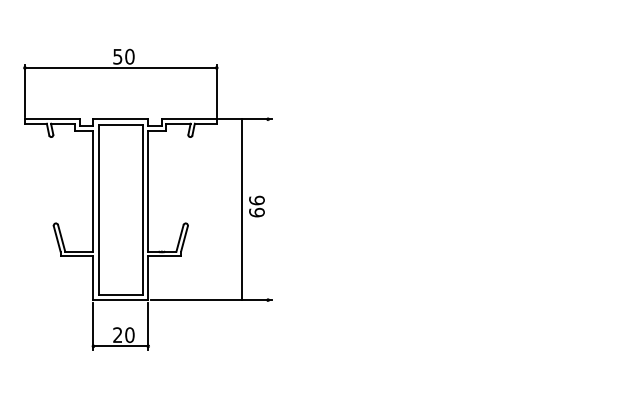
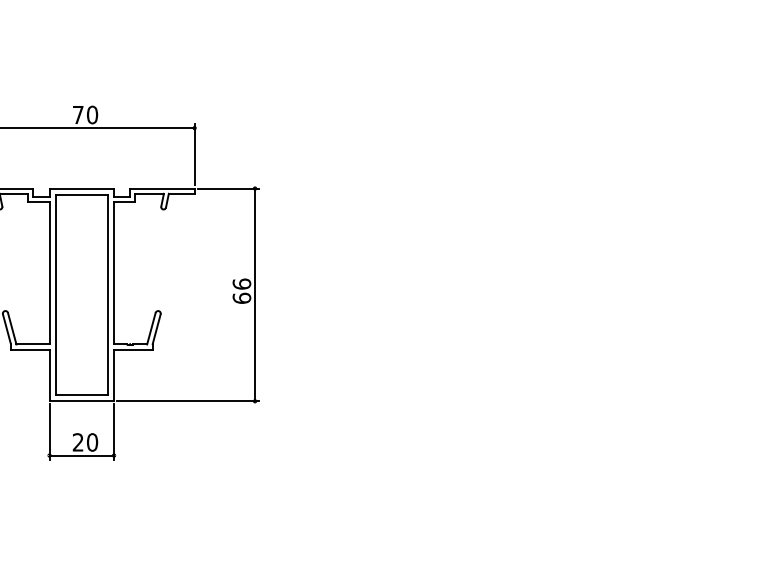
text: (118, 57) -> (78, 115), 50 -> 70
line: (242, 209) -> (255, 294), moved

